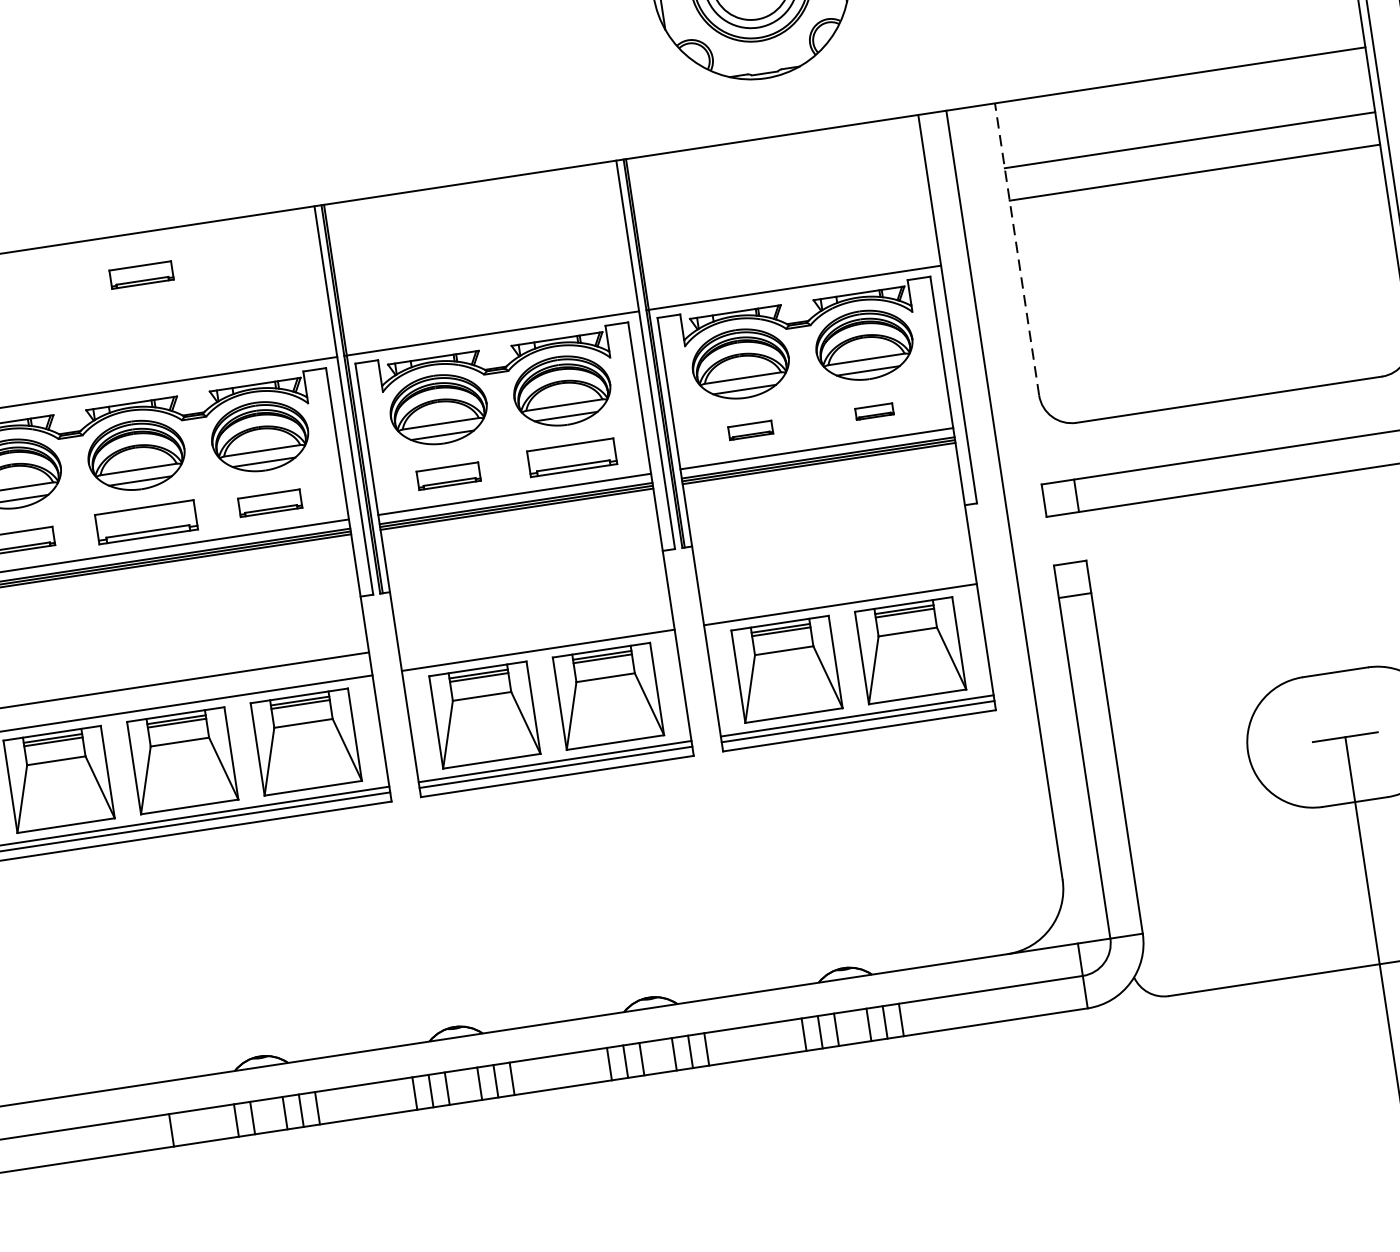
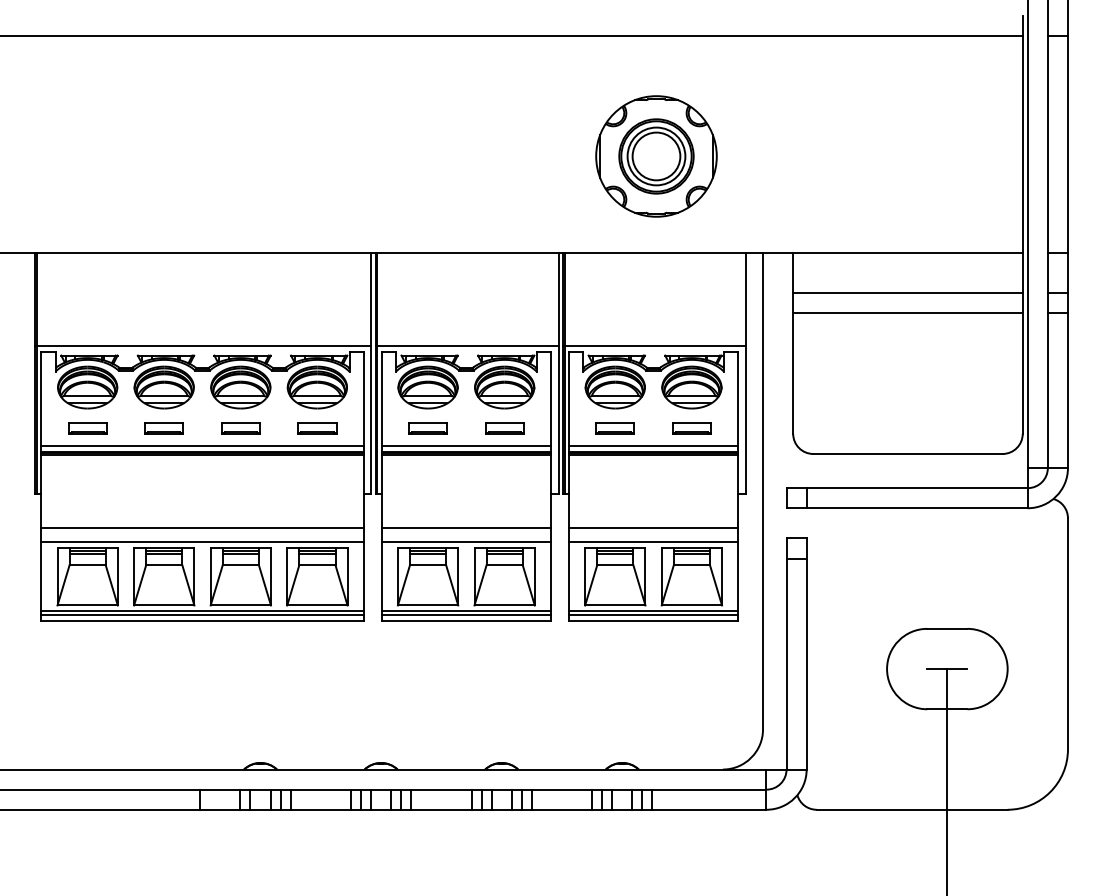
line: (1017, 247) -> (793, 342), dashed -> solid
part: (141, 274) -> (260, 278), removed
part: (873, 411) -> (691, 428), size x1.67
part: (749, 430) -> (614, 428), size x1.43
part: (572, 457) -> (504, 428), size x0.71
part: (145, 521) -> (240, 428), size x0.62
line: (836, 582) -> (653, 528), added
line: (533, 627) -> (465, 528), added

